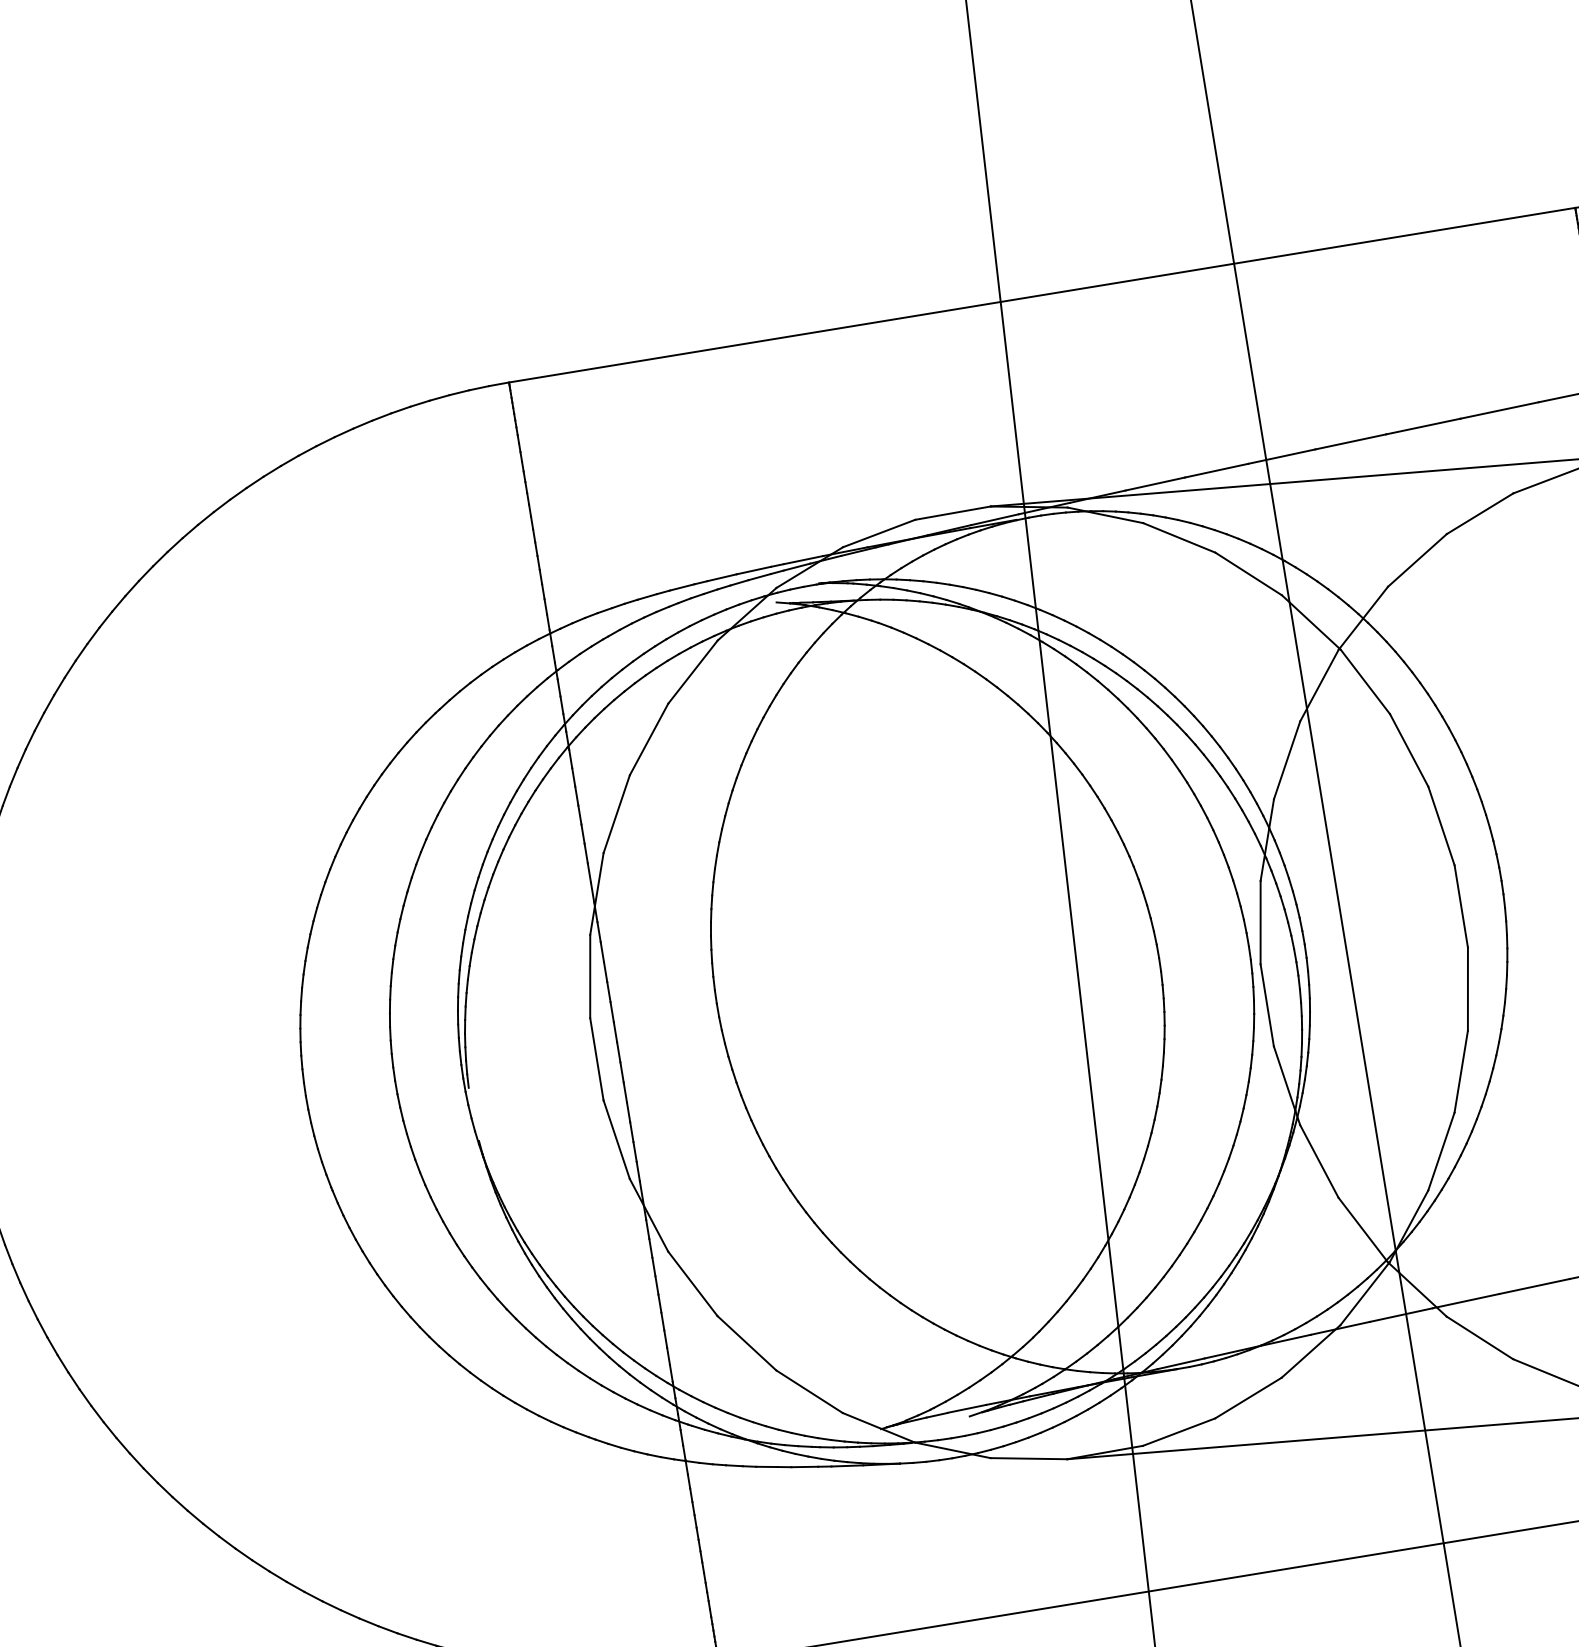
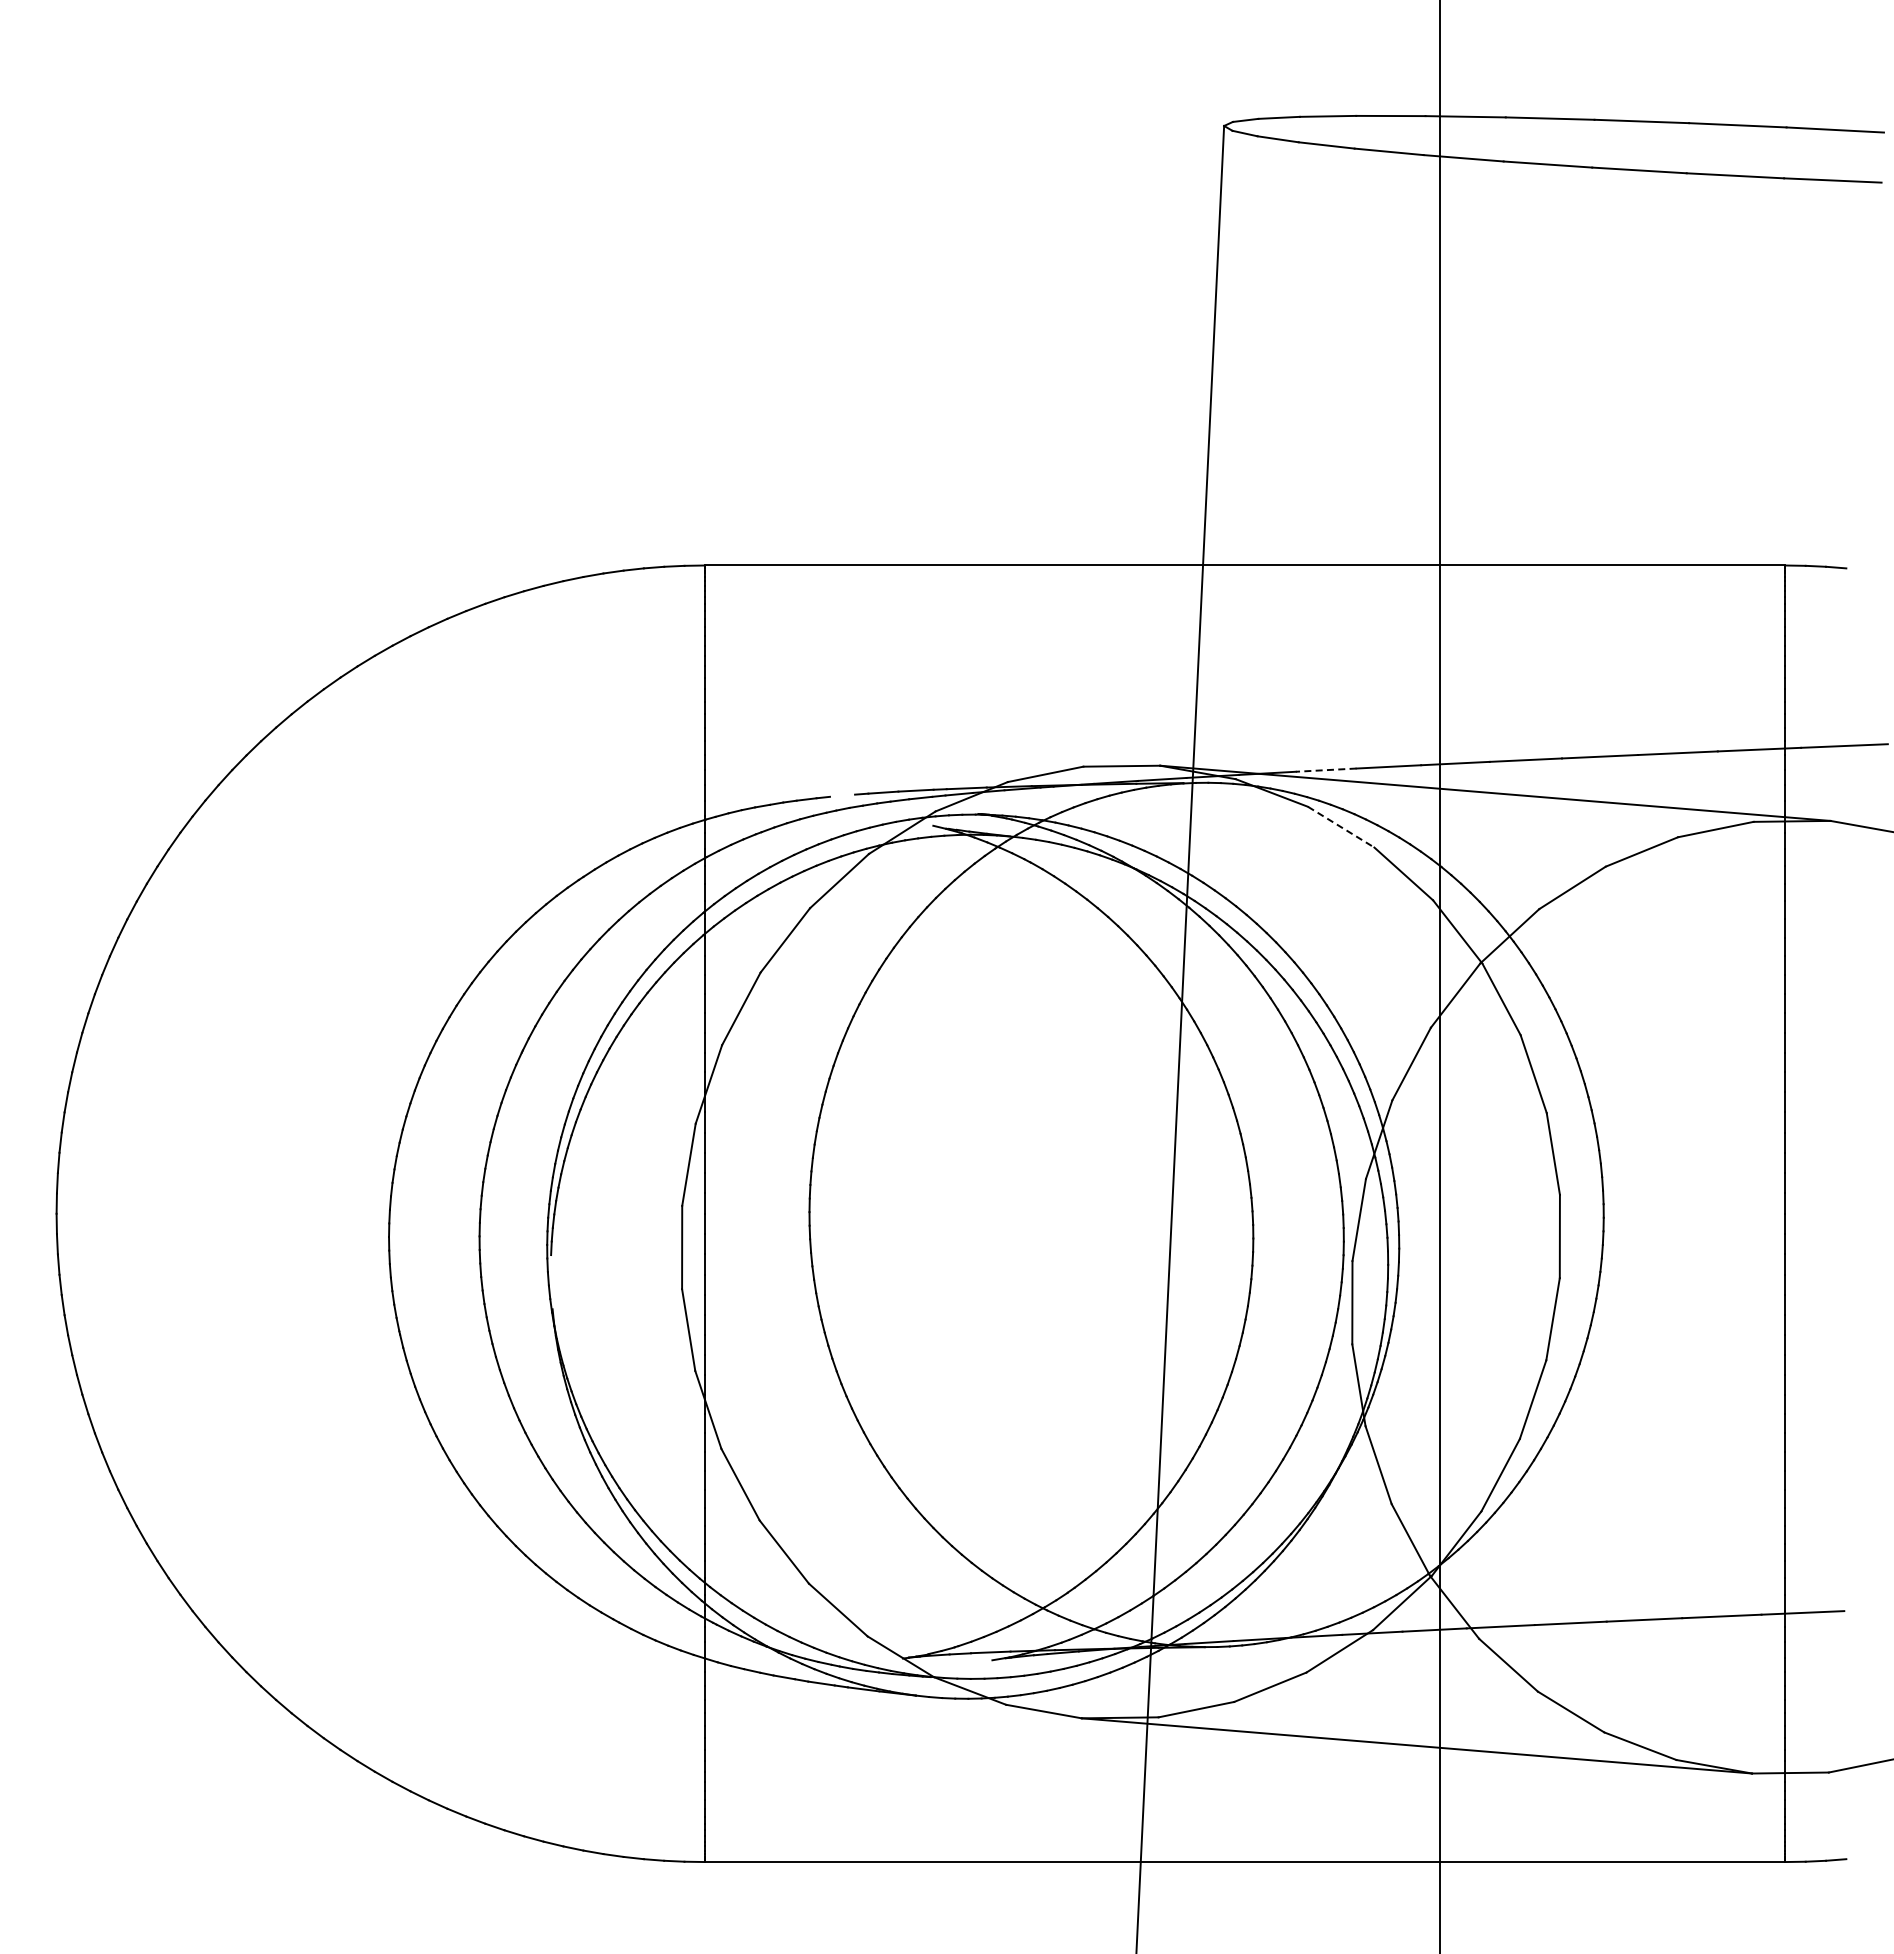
line: (1154, 484) -> (1325, 770), solid -> dashed
line: (1179, 538) -> (1341, 827), solid -> dashed
line: (682, 587) -> (842, 795), removed

